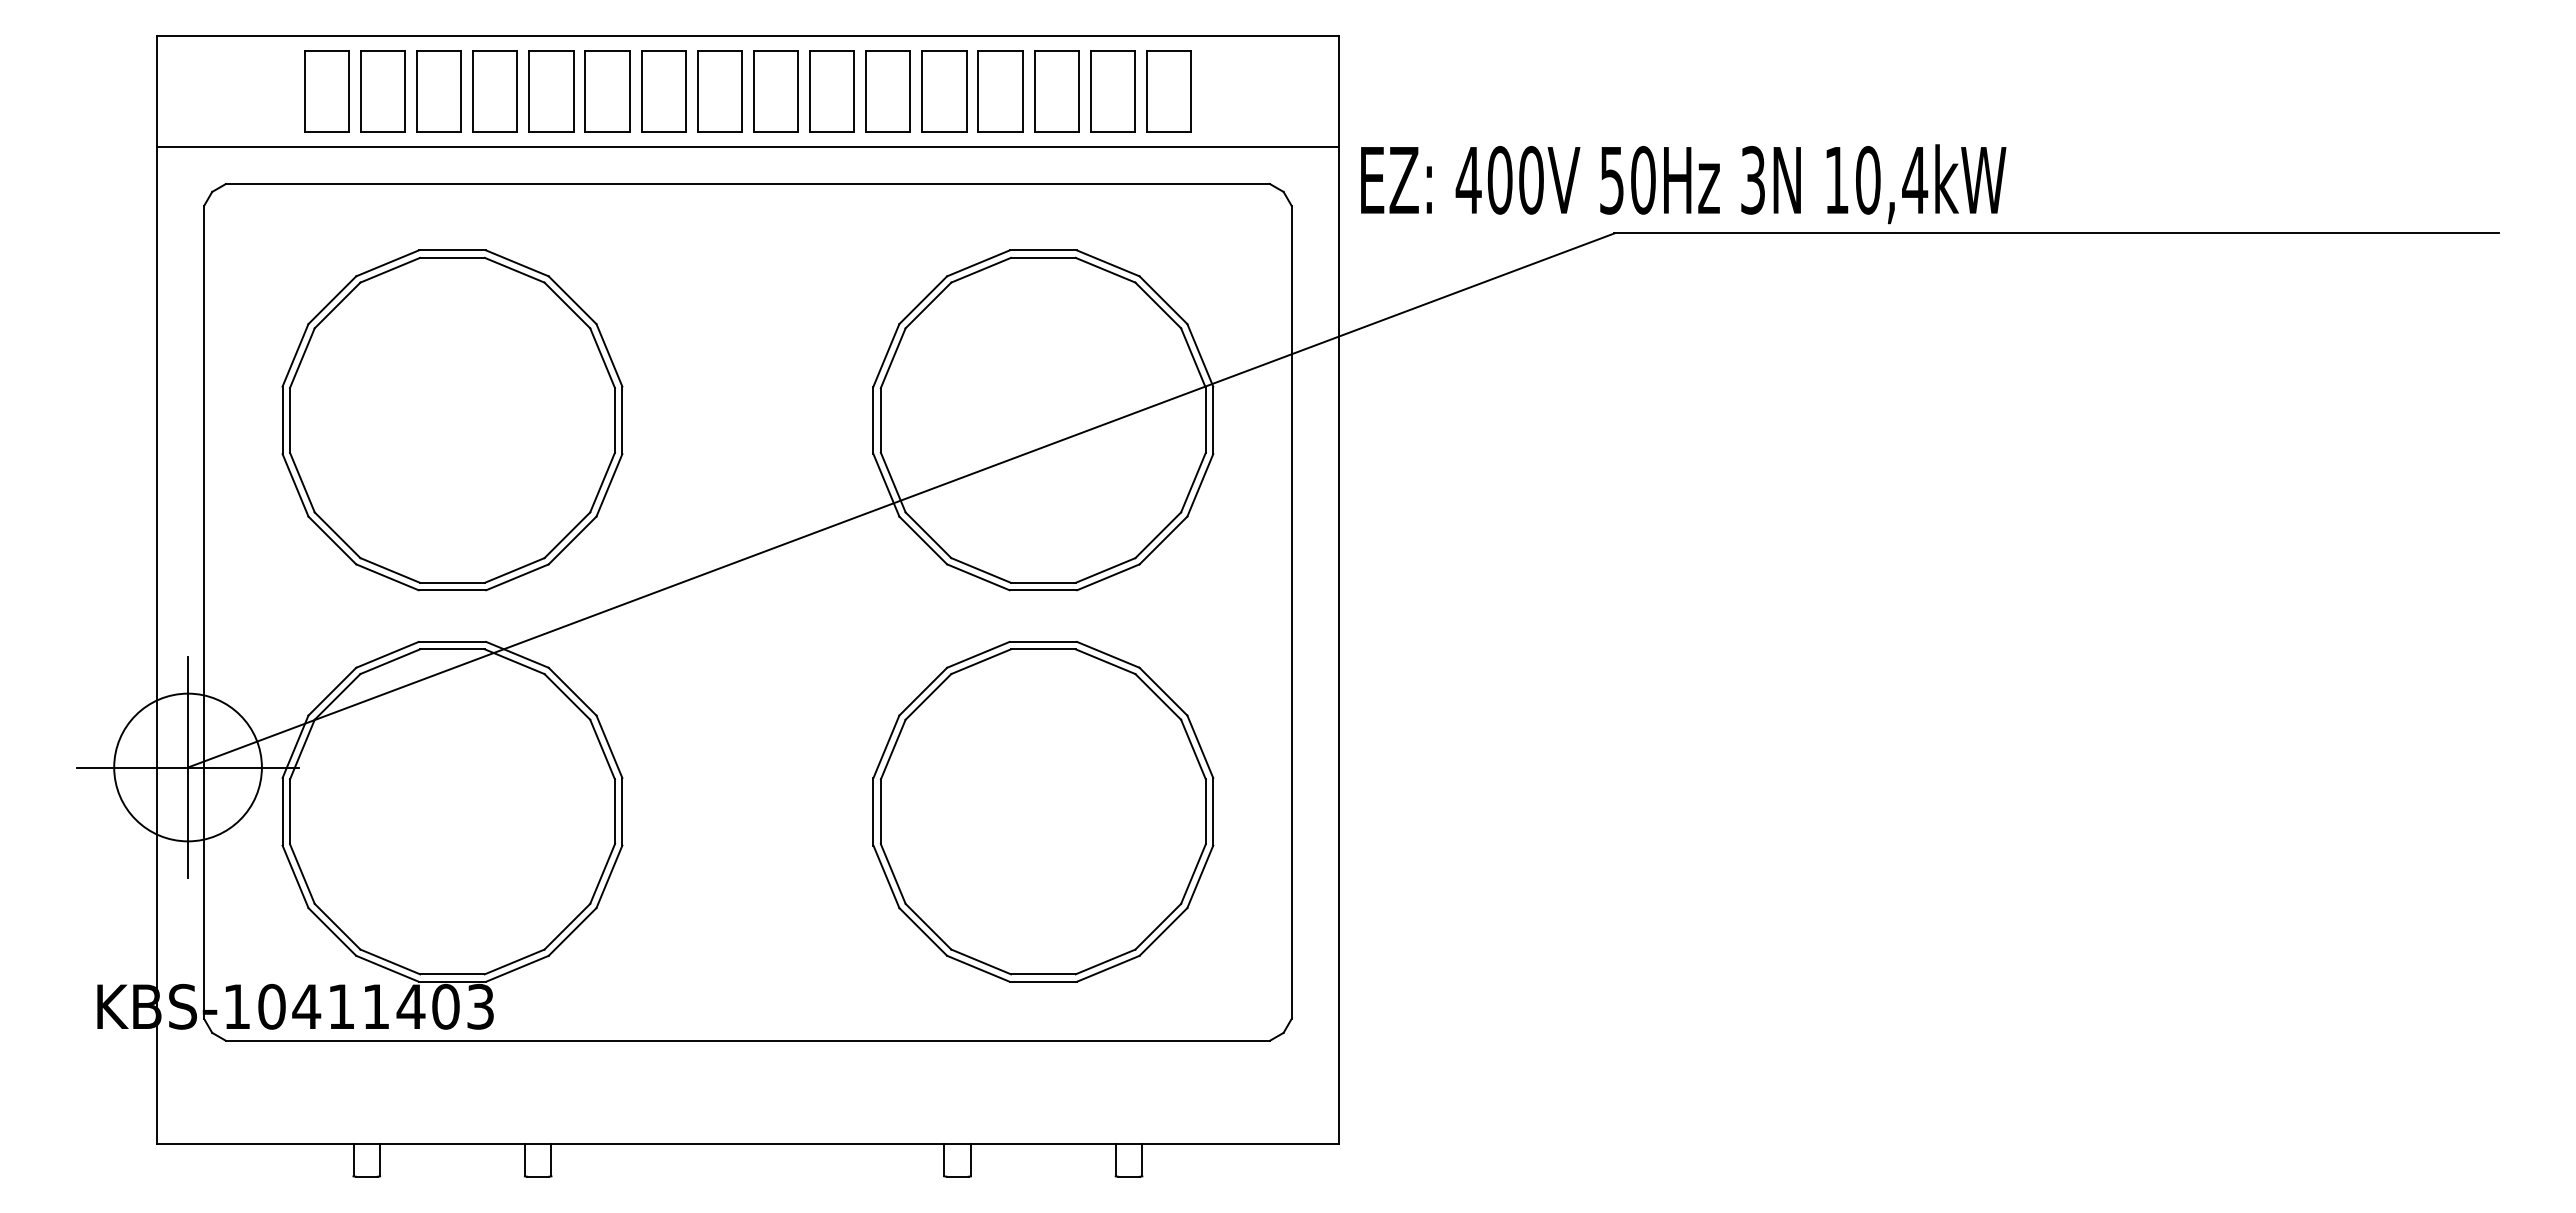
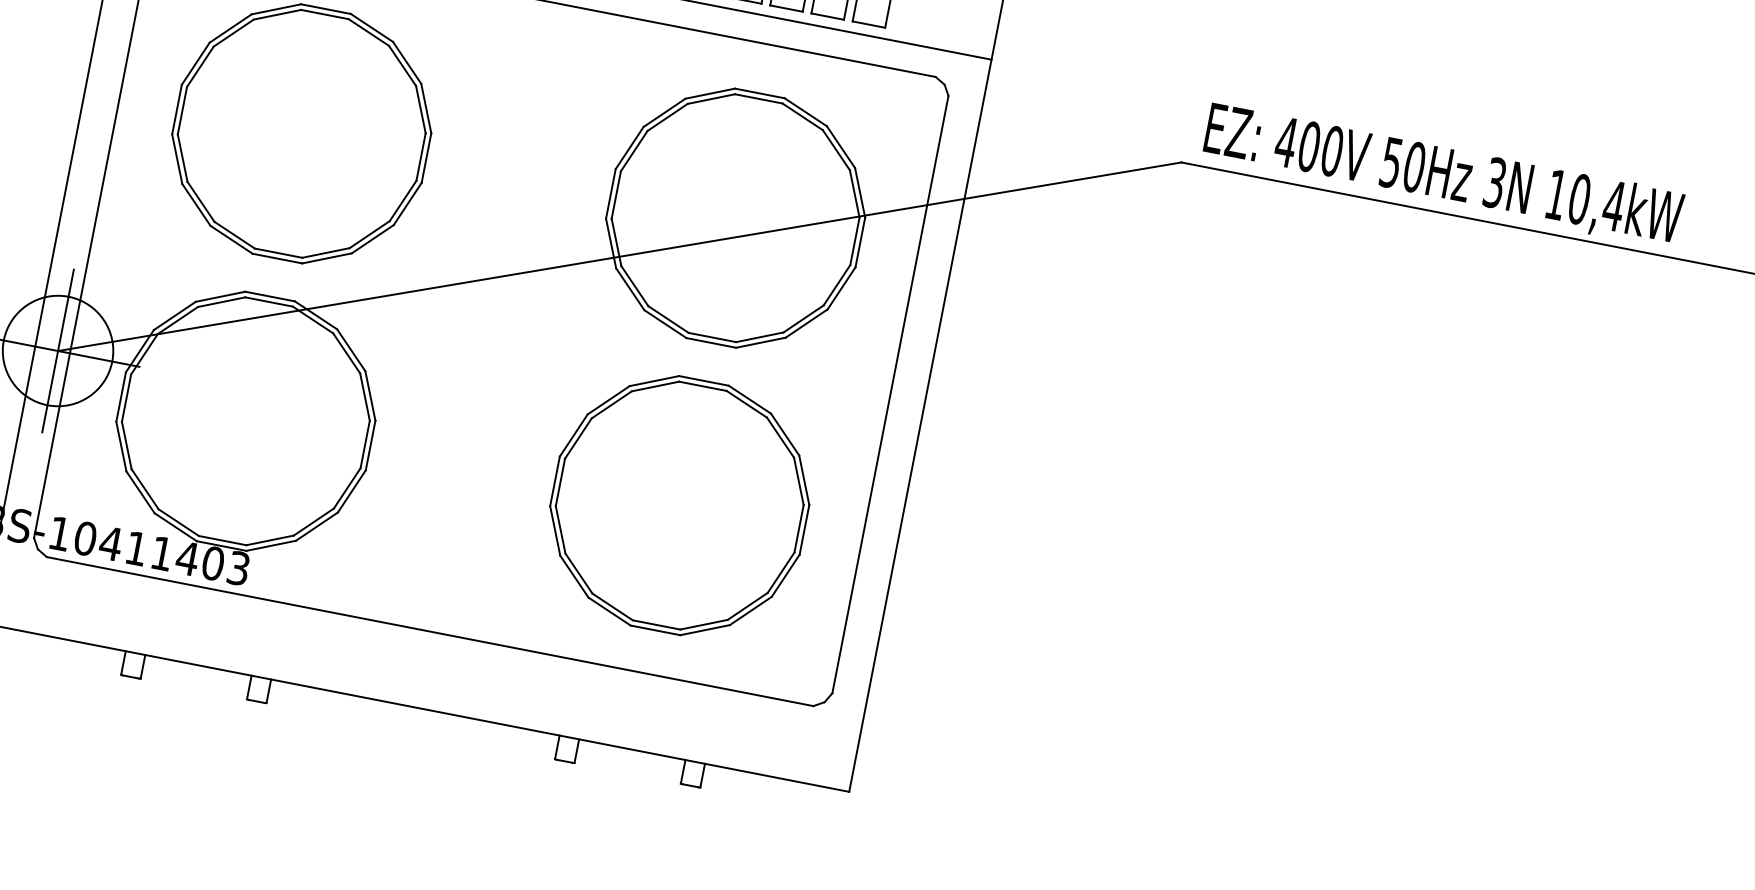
text: (1683, 184) -> (1443, 176), moved

